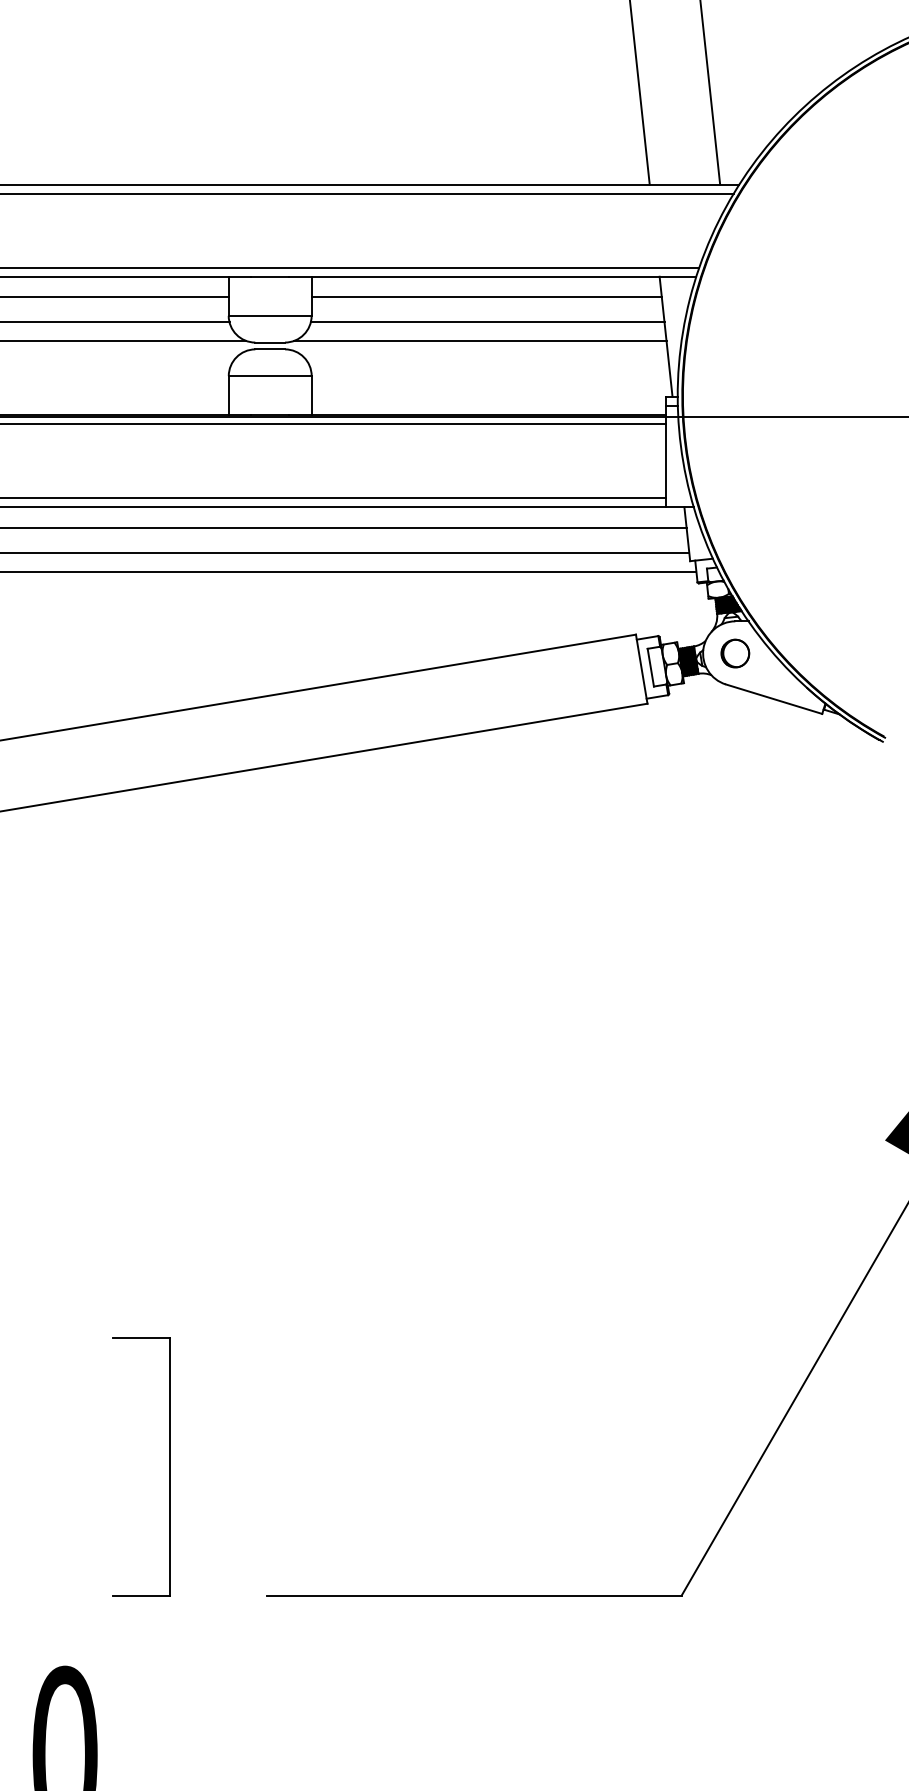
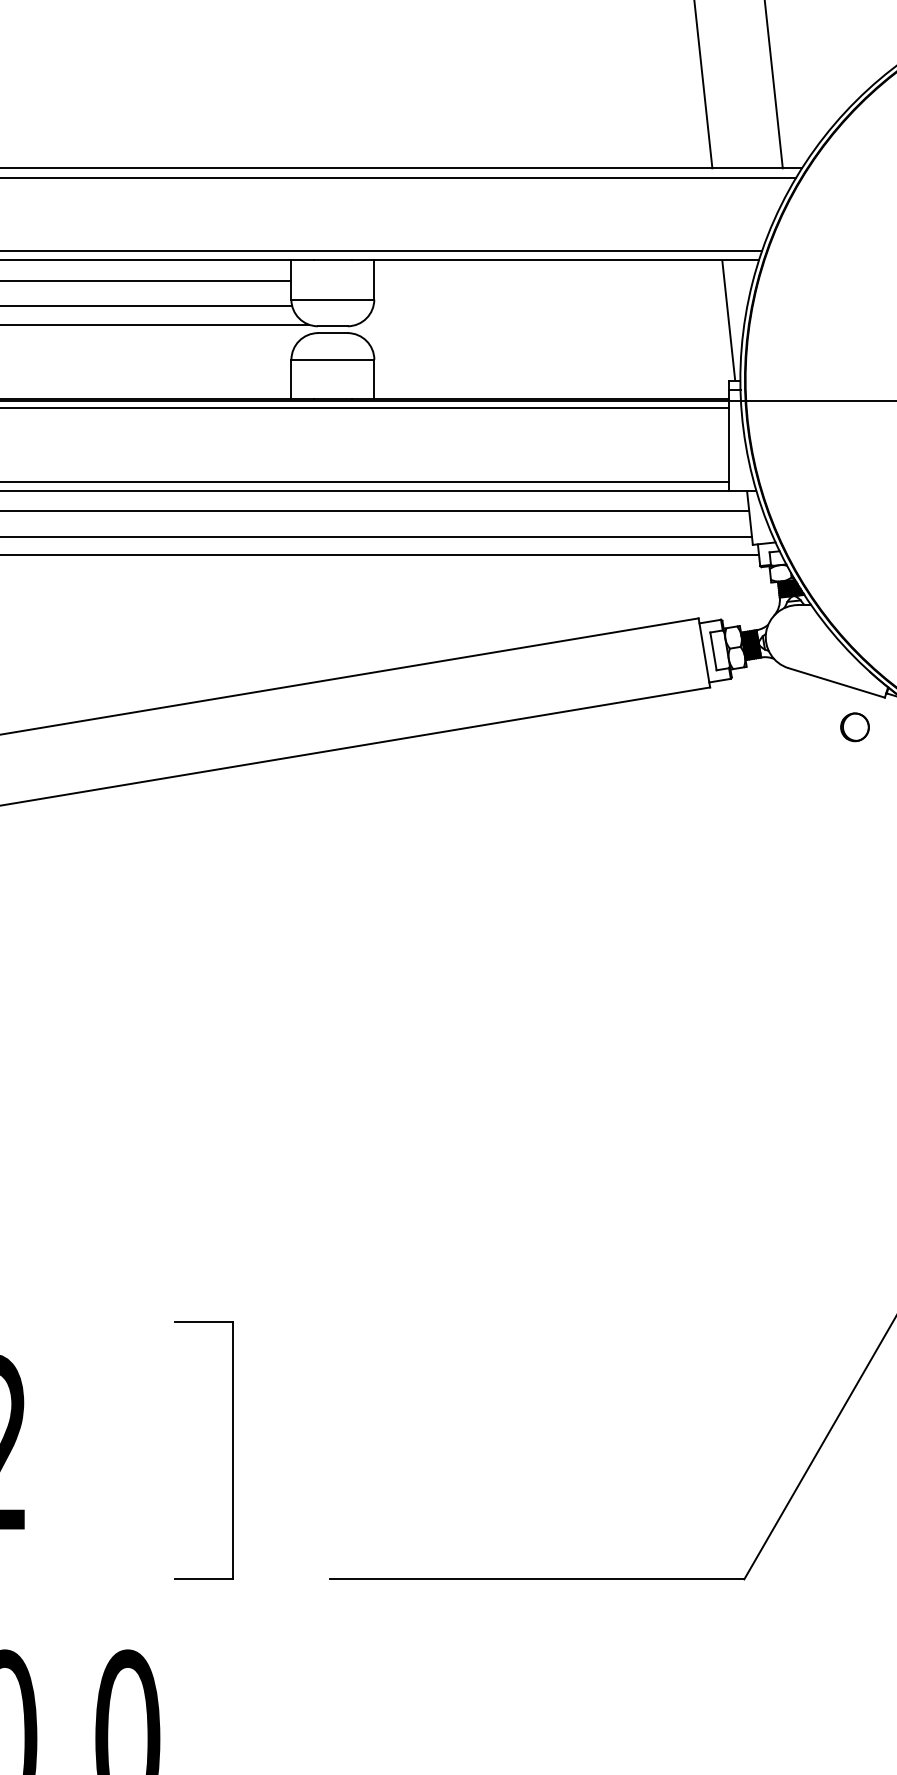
line: (486, 297) -> (549, 281), removed
line: (487, 322) -> (550, 306), removed
line: (480, 340) -> (543, 324), removed
part: (735, 653) -> (855, 727), moved

